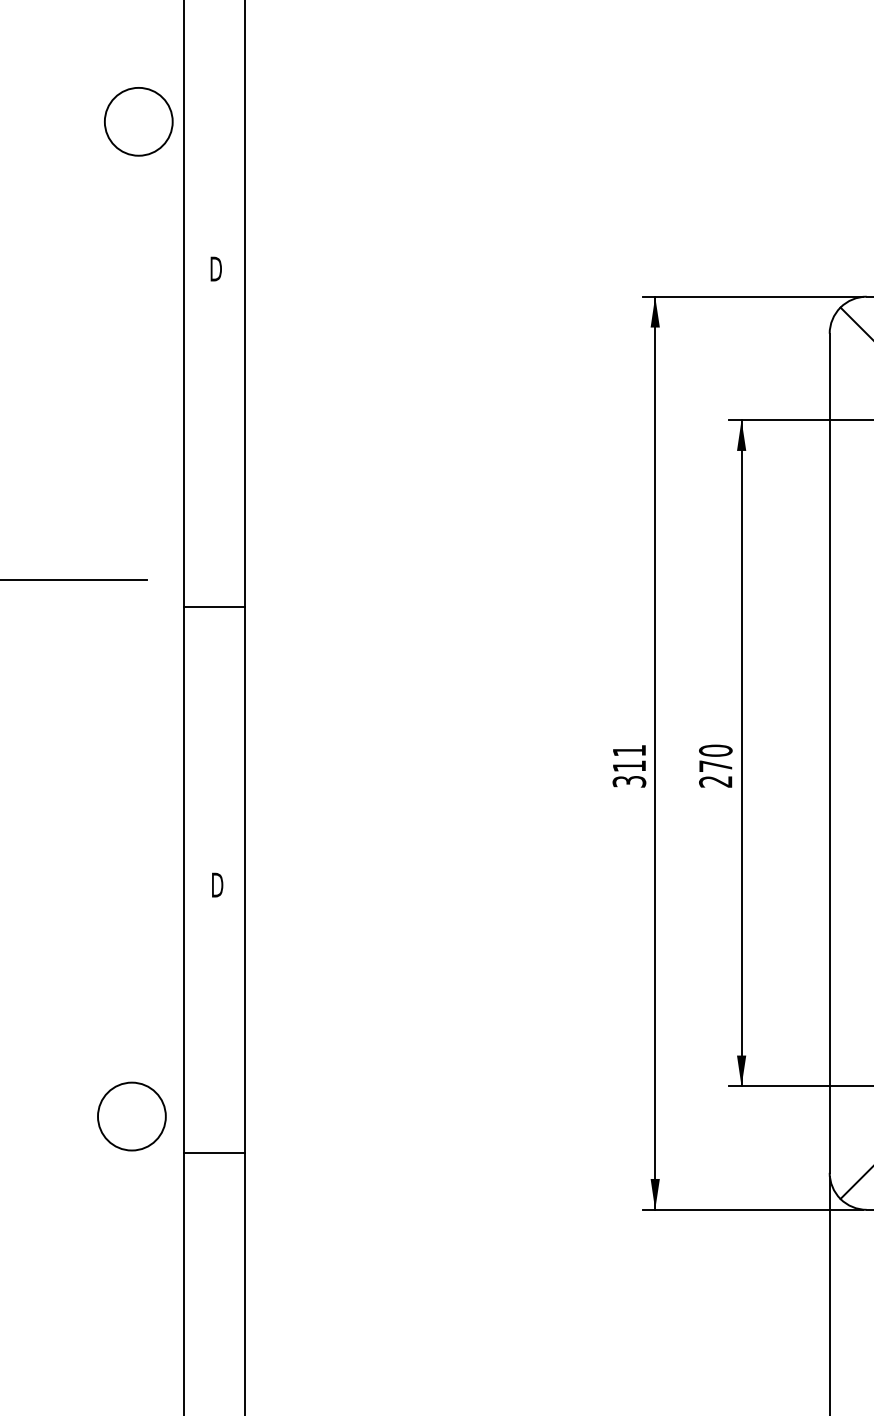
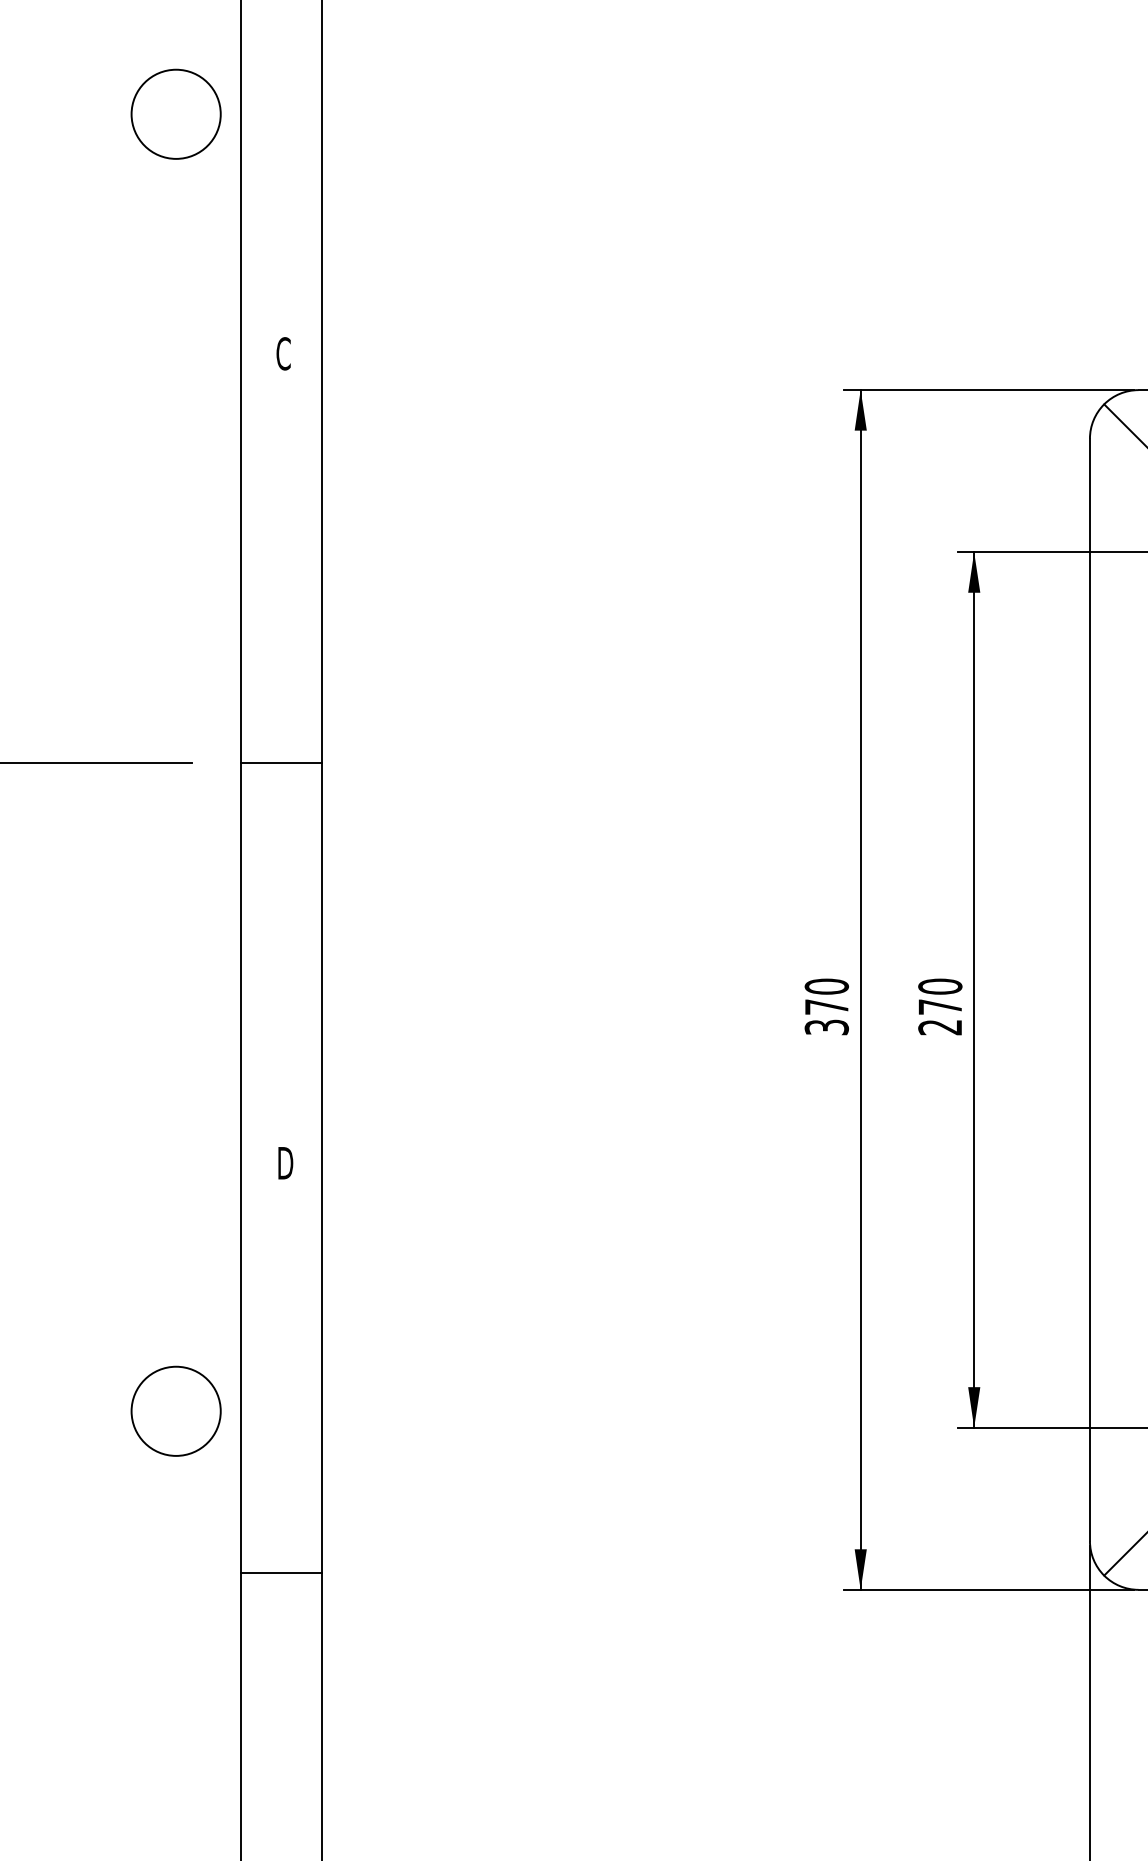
circle: (138, 121) -> (175, 113), moved
text: (215, 268) -> (283, 353), D -> C
line: (214, 606) -> (281, 762), moved
text: (629, 758) -> (826, 996), 311 -> 370
circle: (131, 1115) -> (175, 1410), moved
line: (214, 1153) -> (281, 1573), moved

